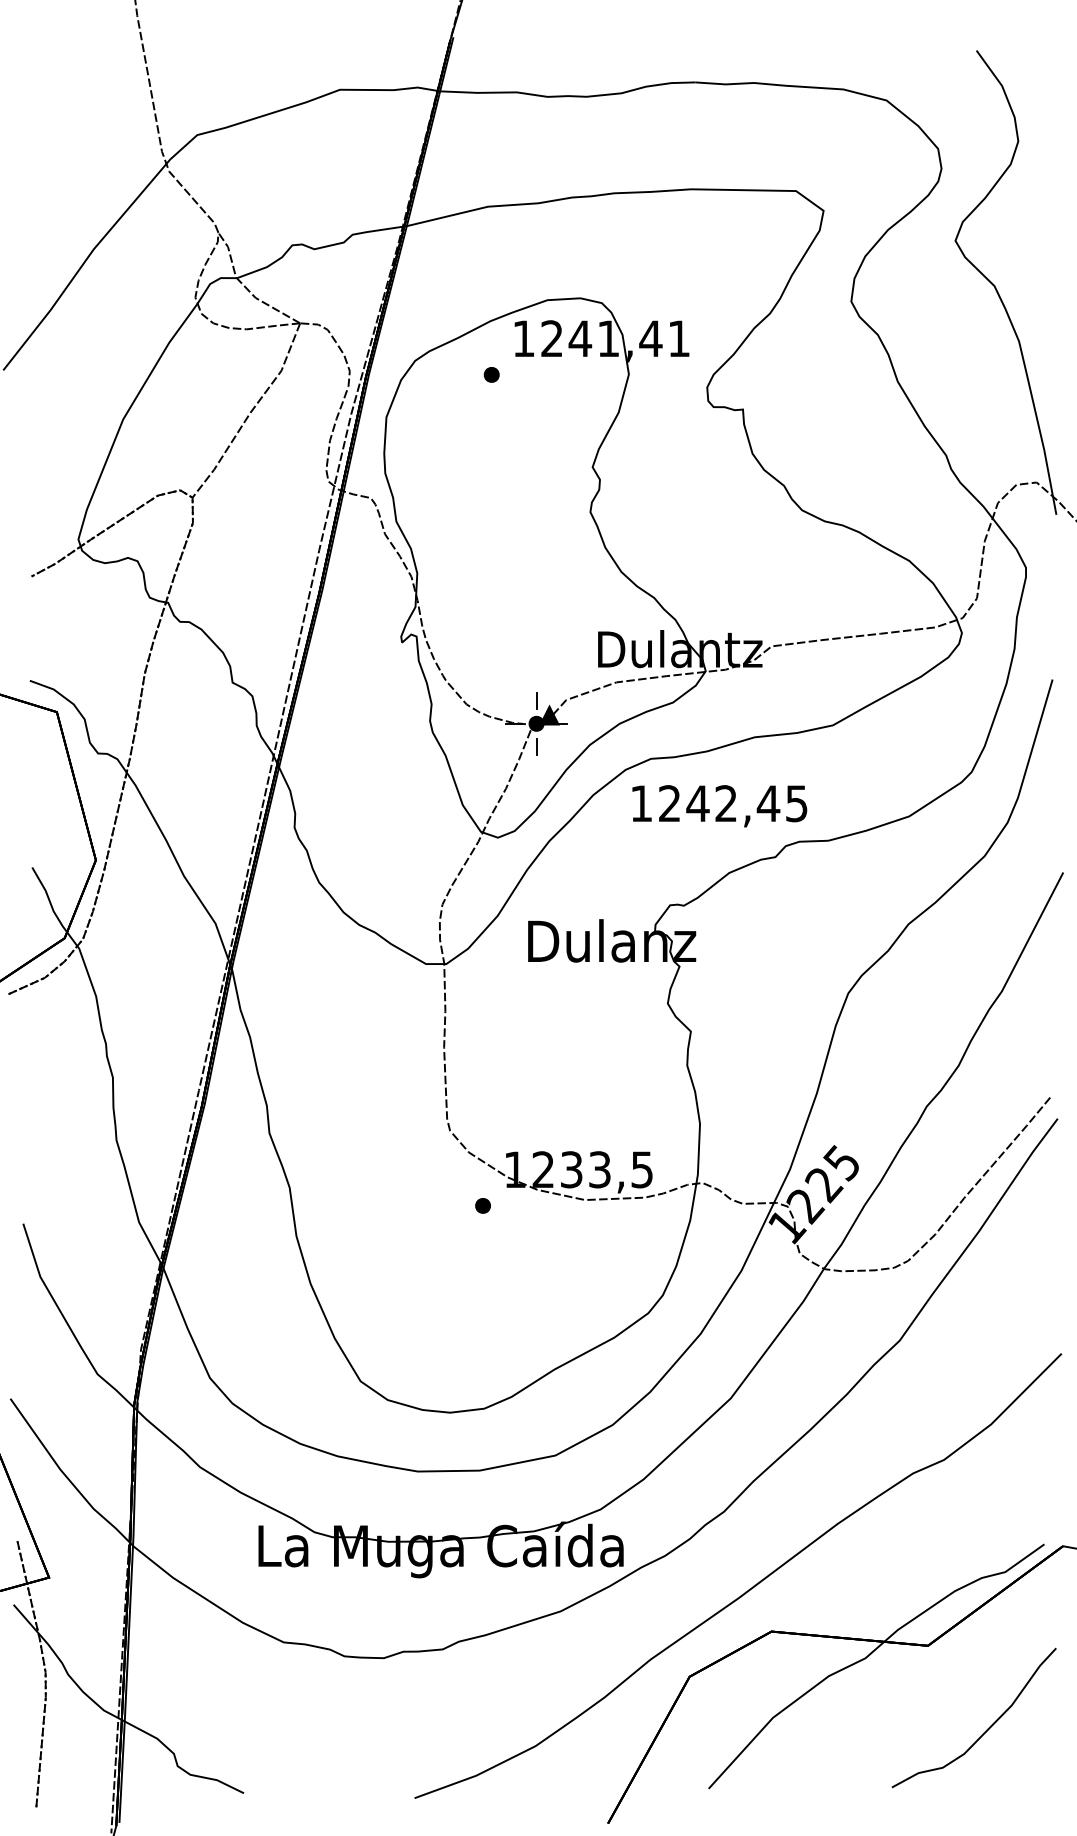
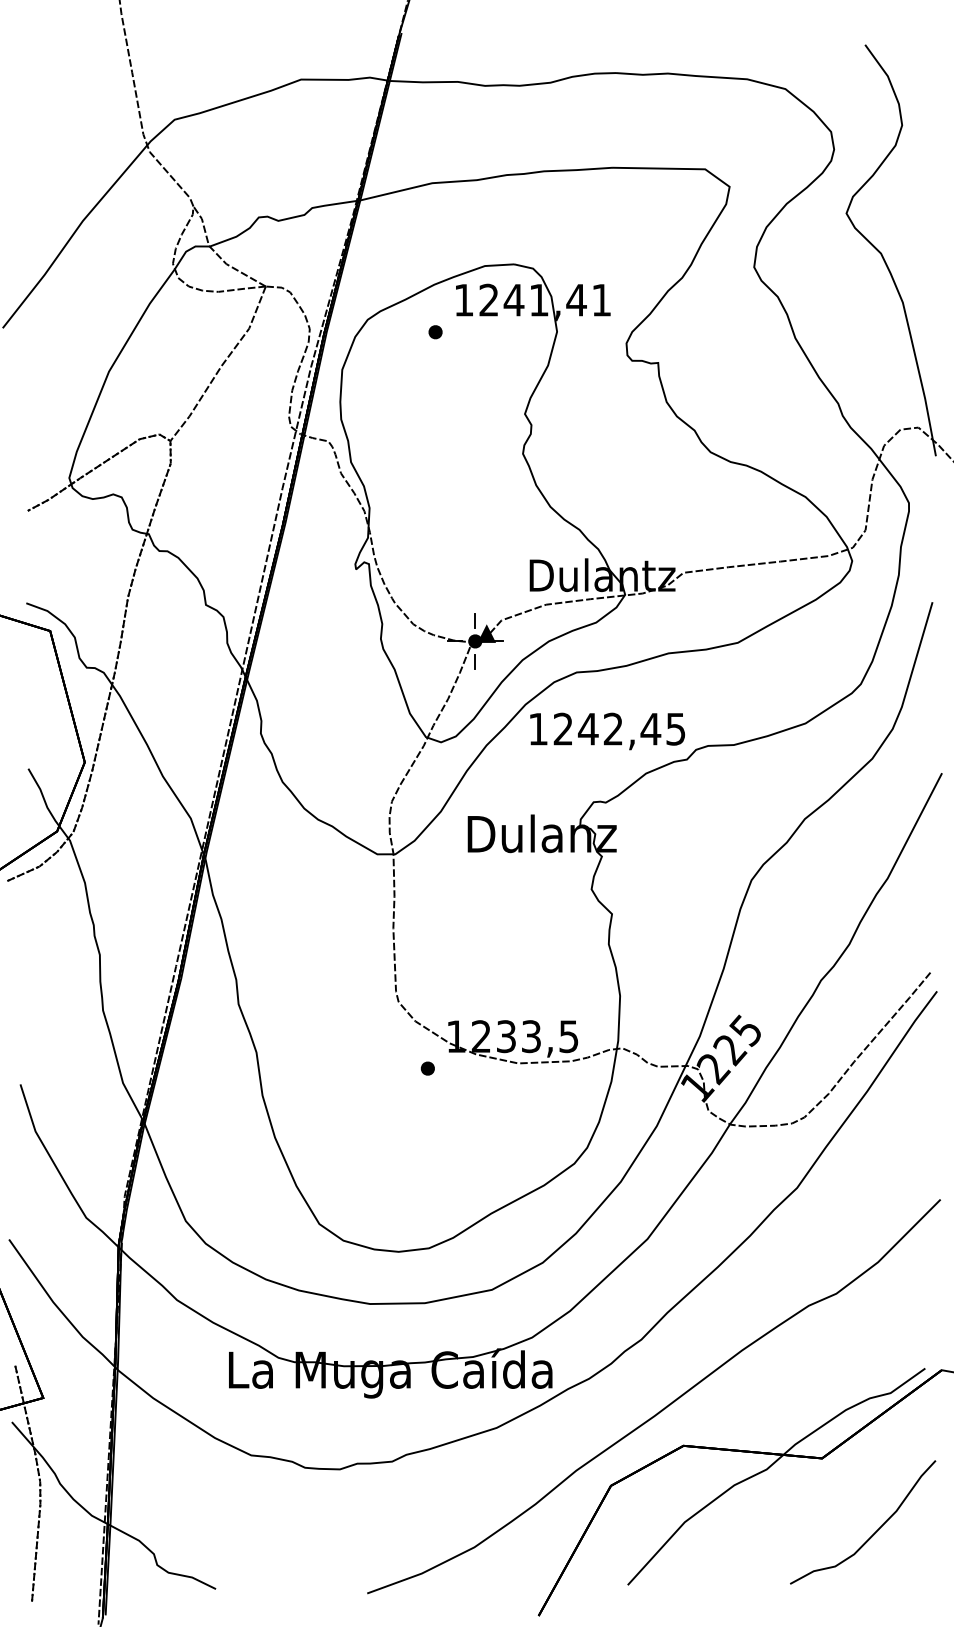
text: (719, 806) -> (607, 731), moved

